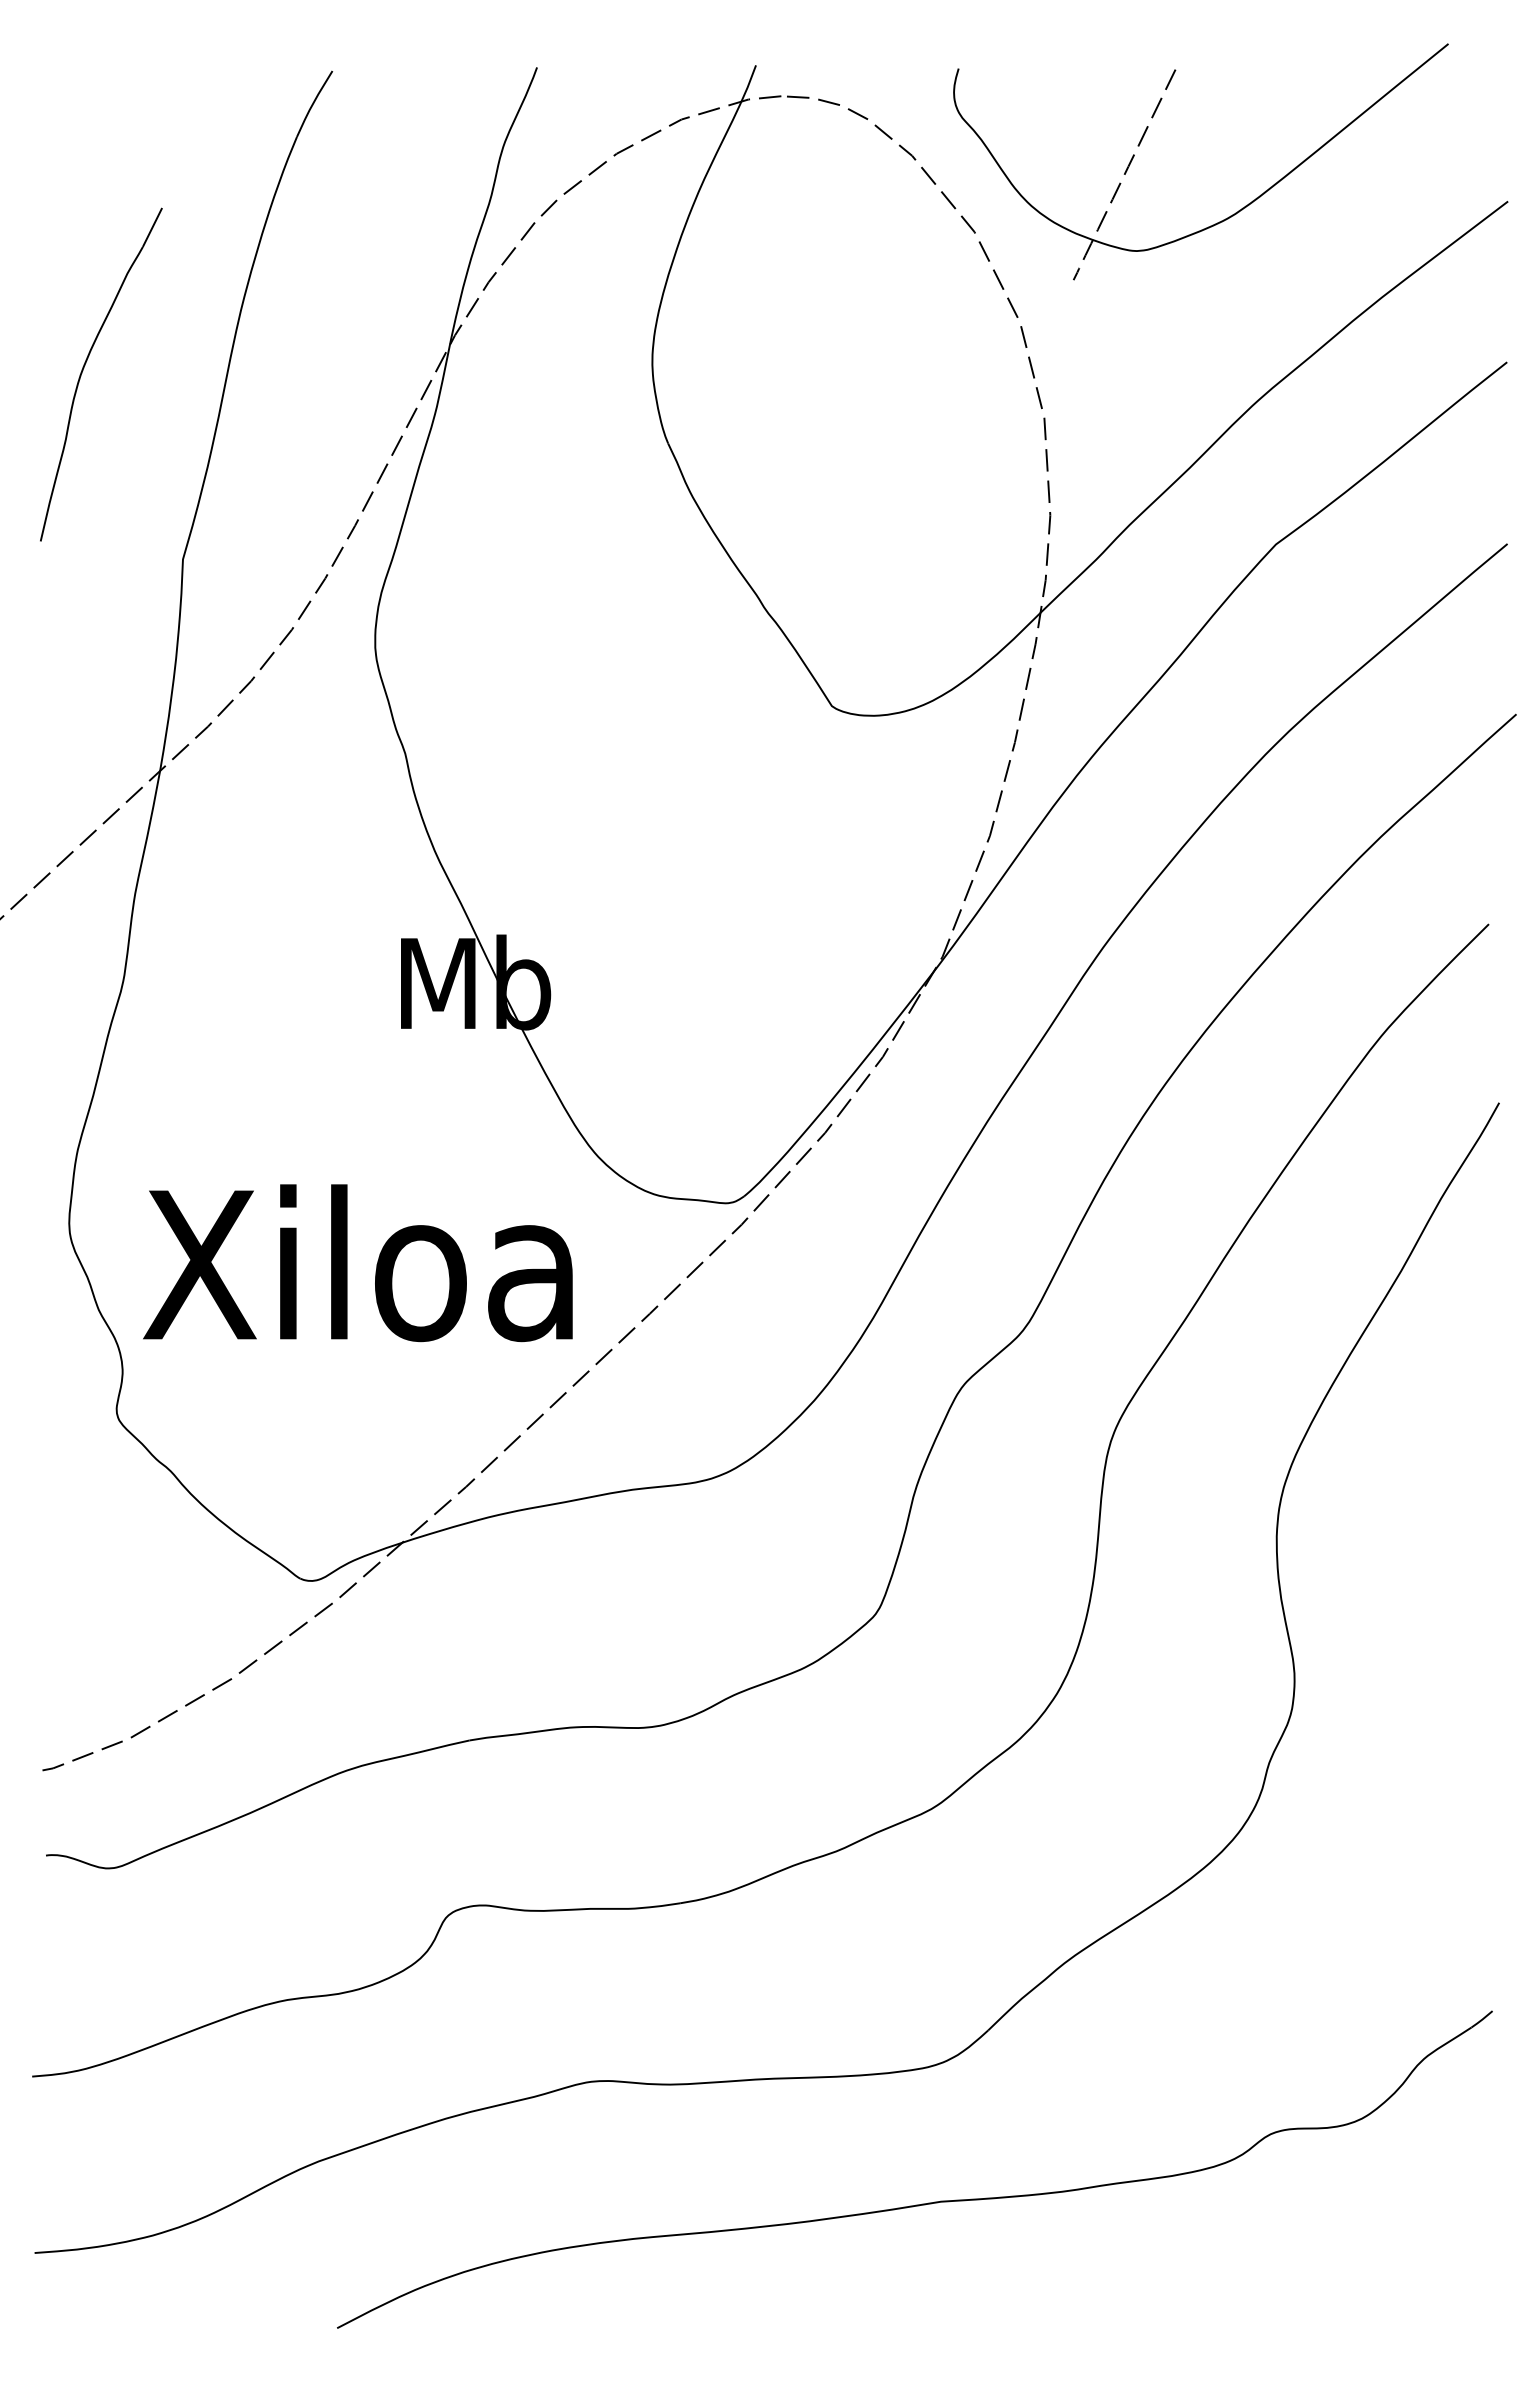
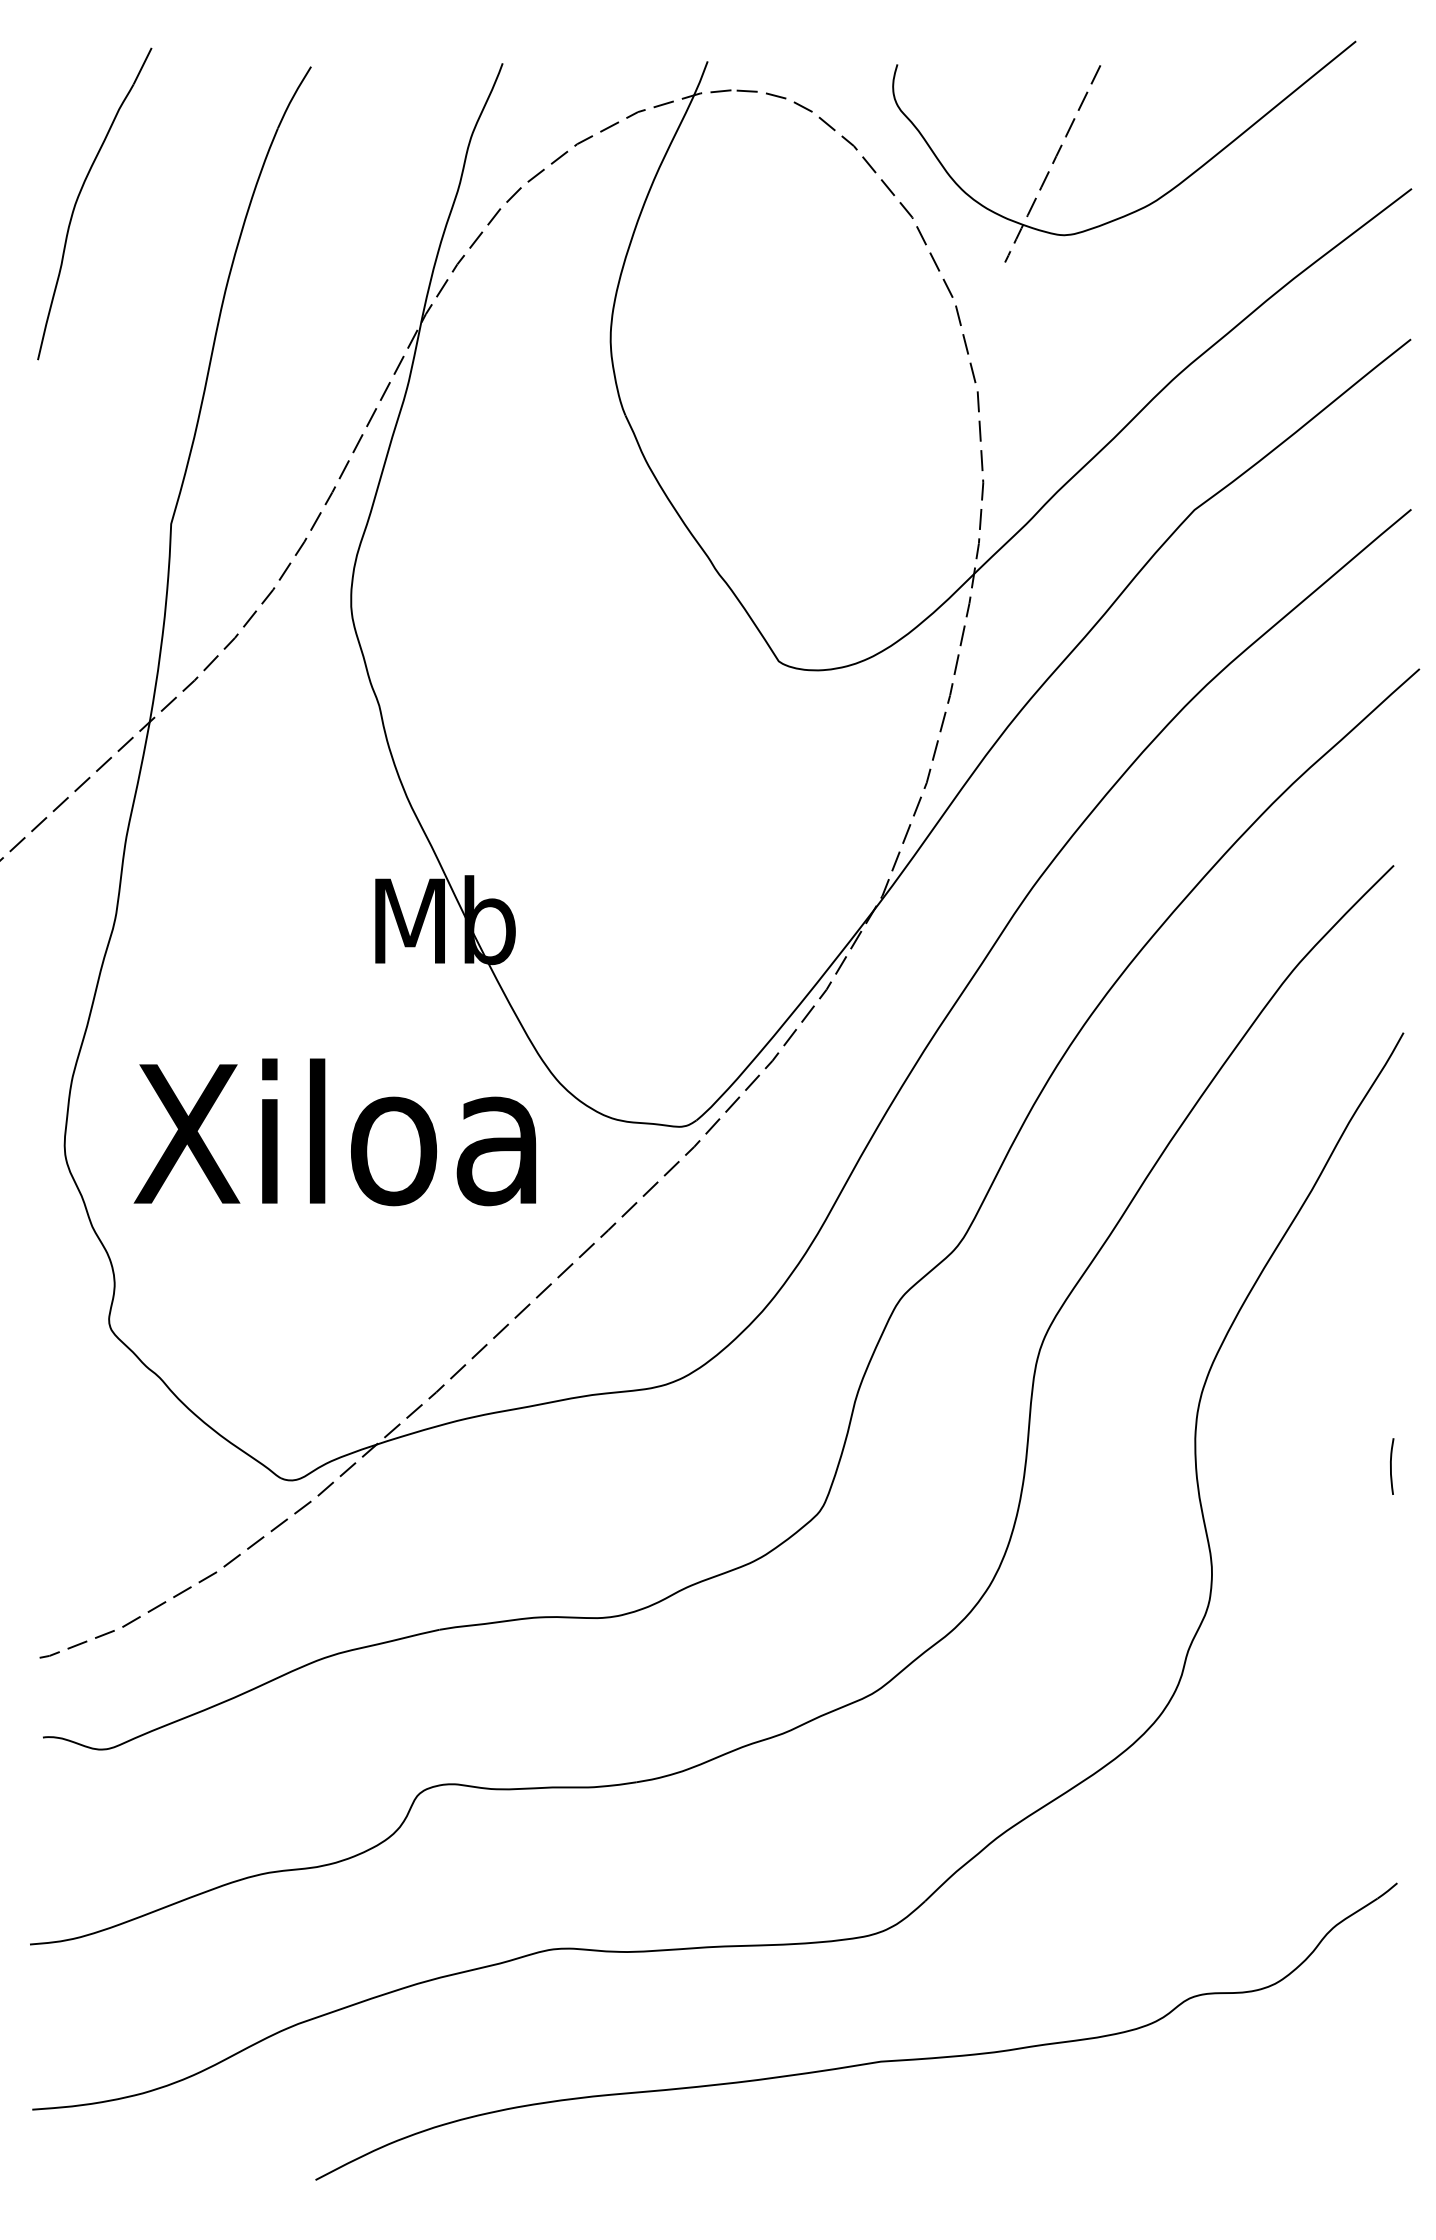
part: (84, 368) -> (78, 198), moved
text: (357, 1263) -> (334, 1132), moved
curve: (1486, 1565) -> (1391, 1465), added

